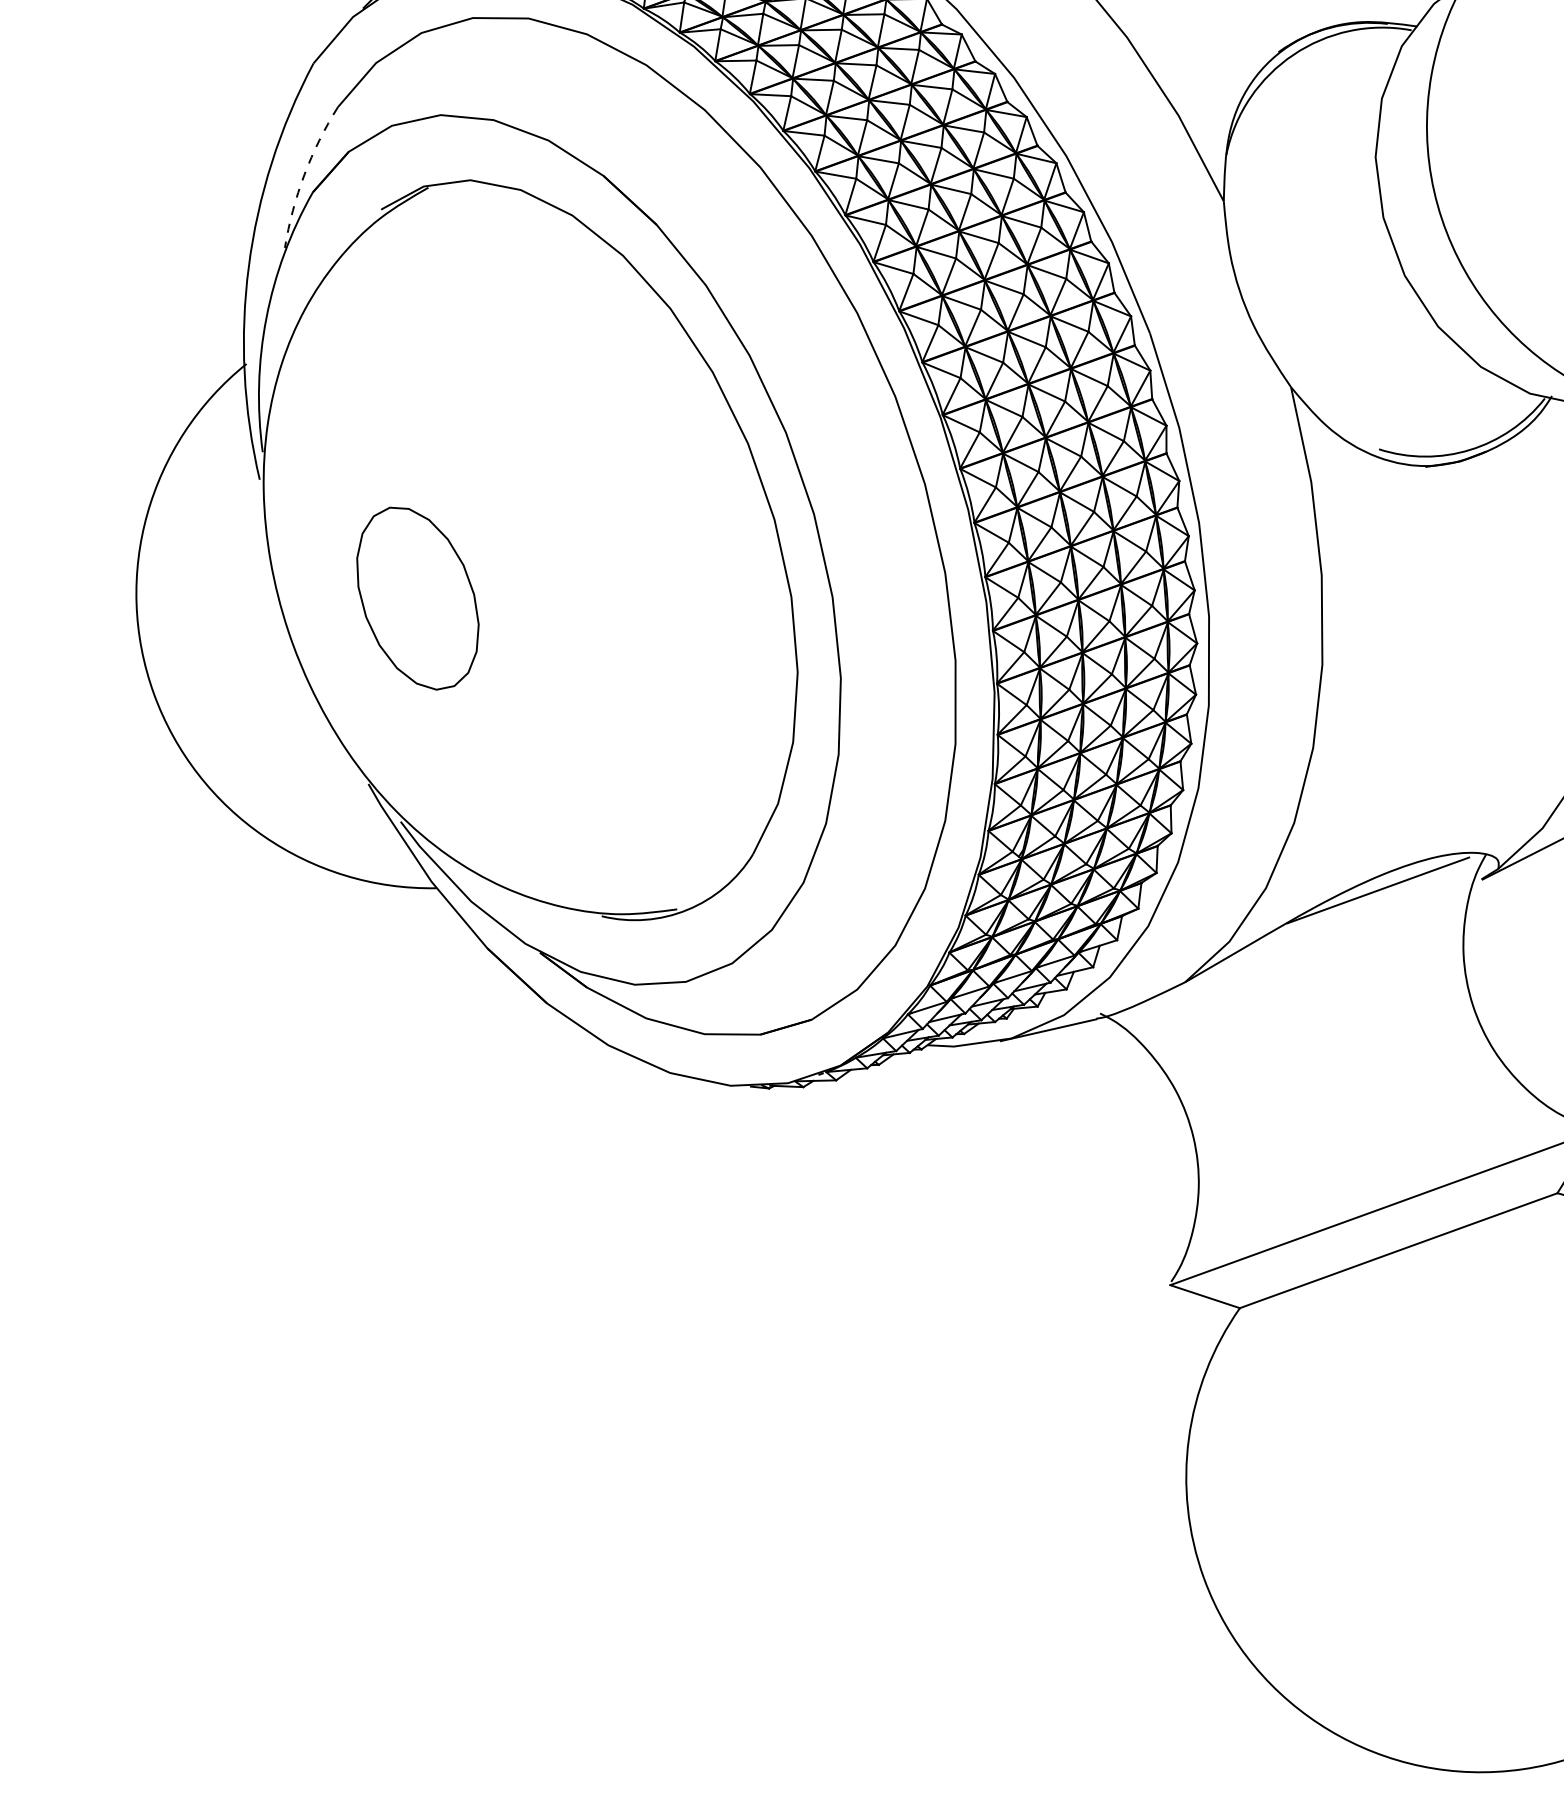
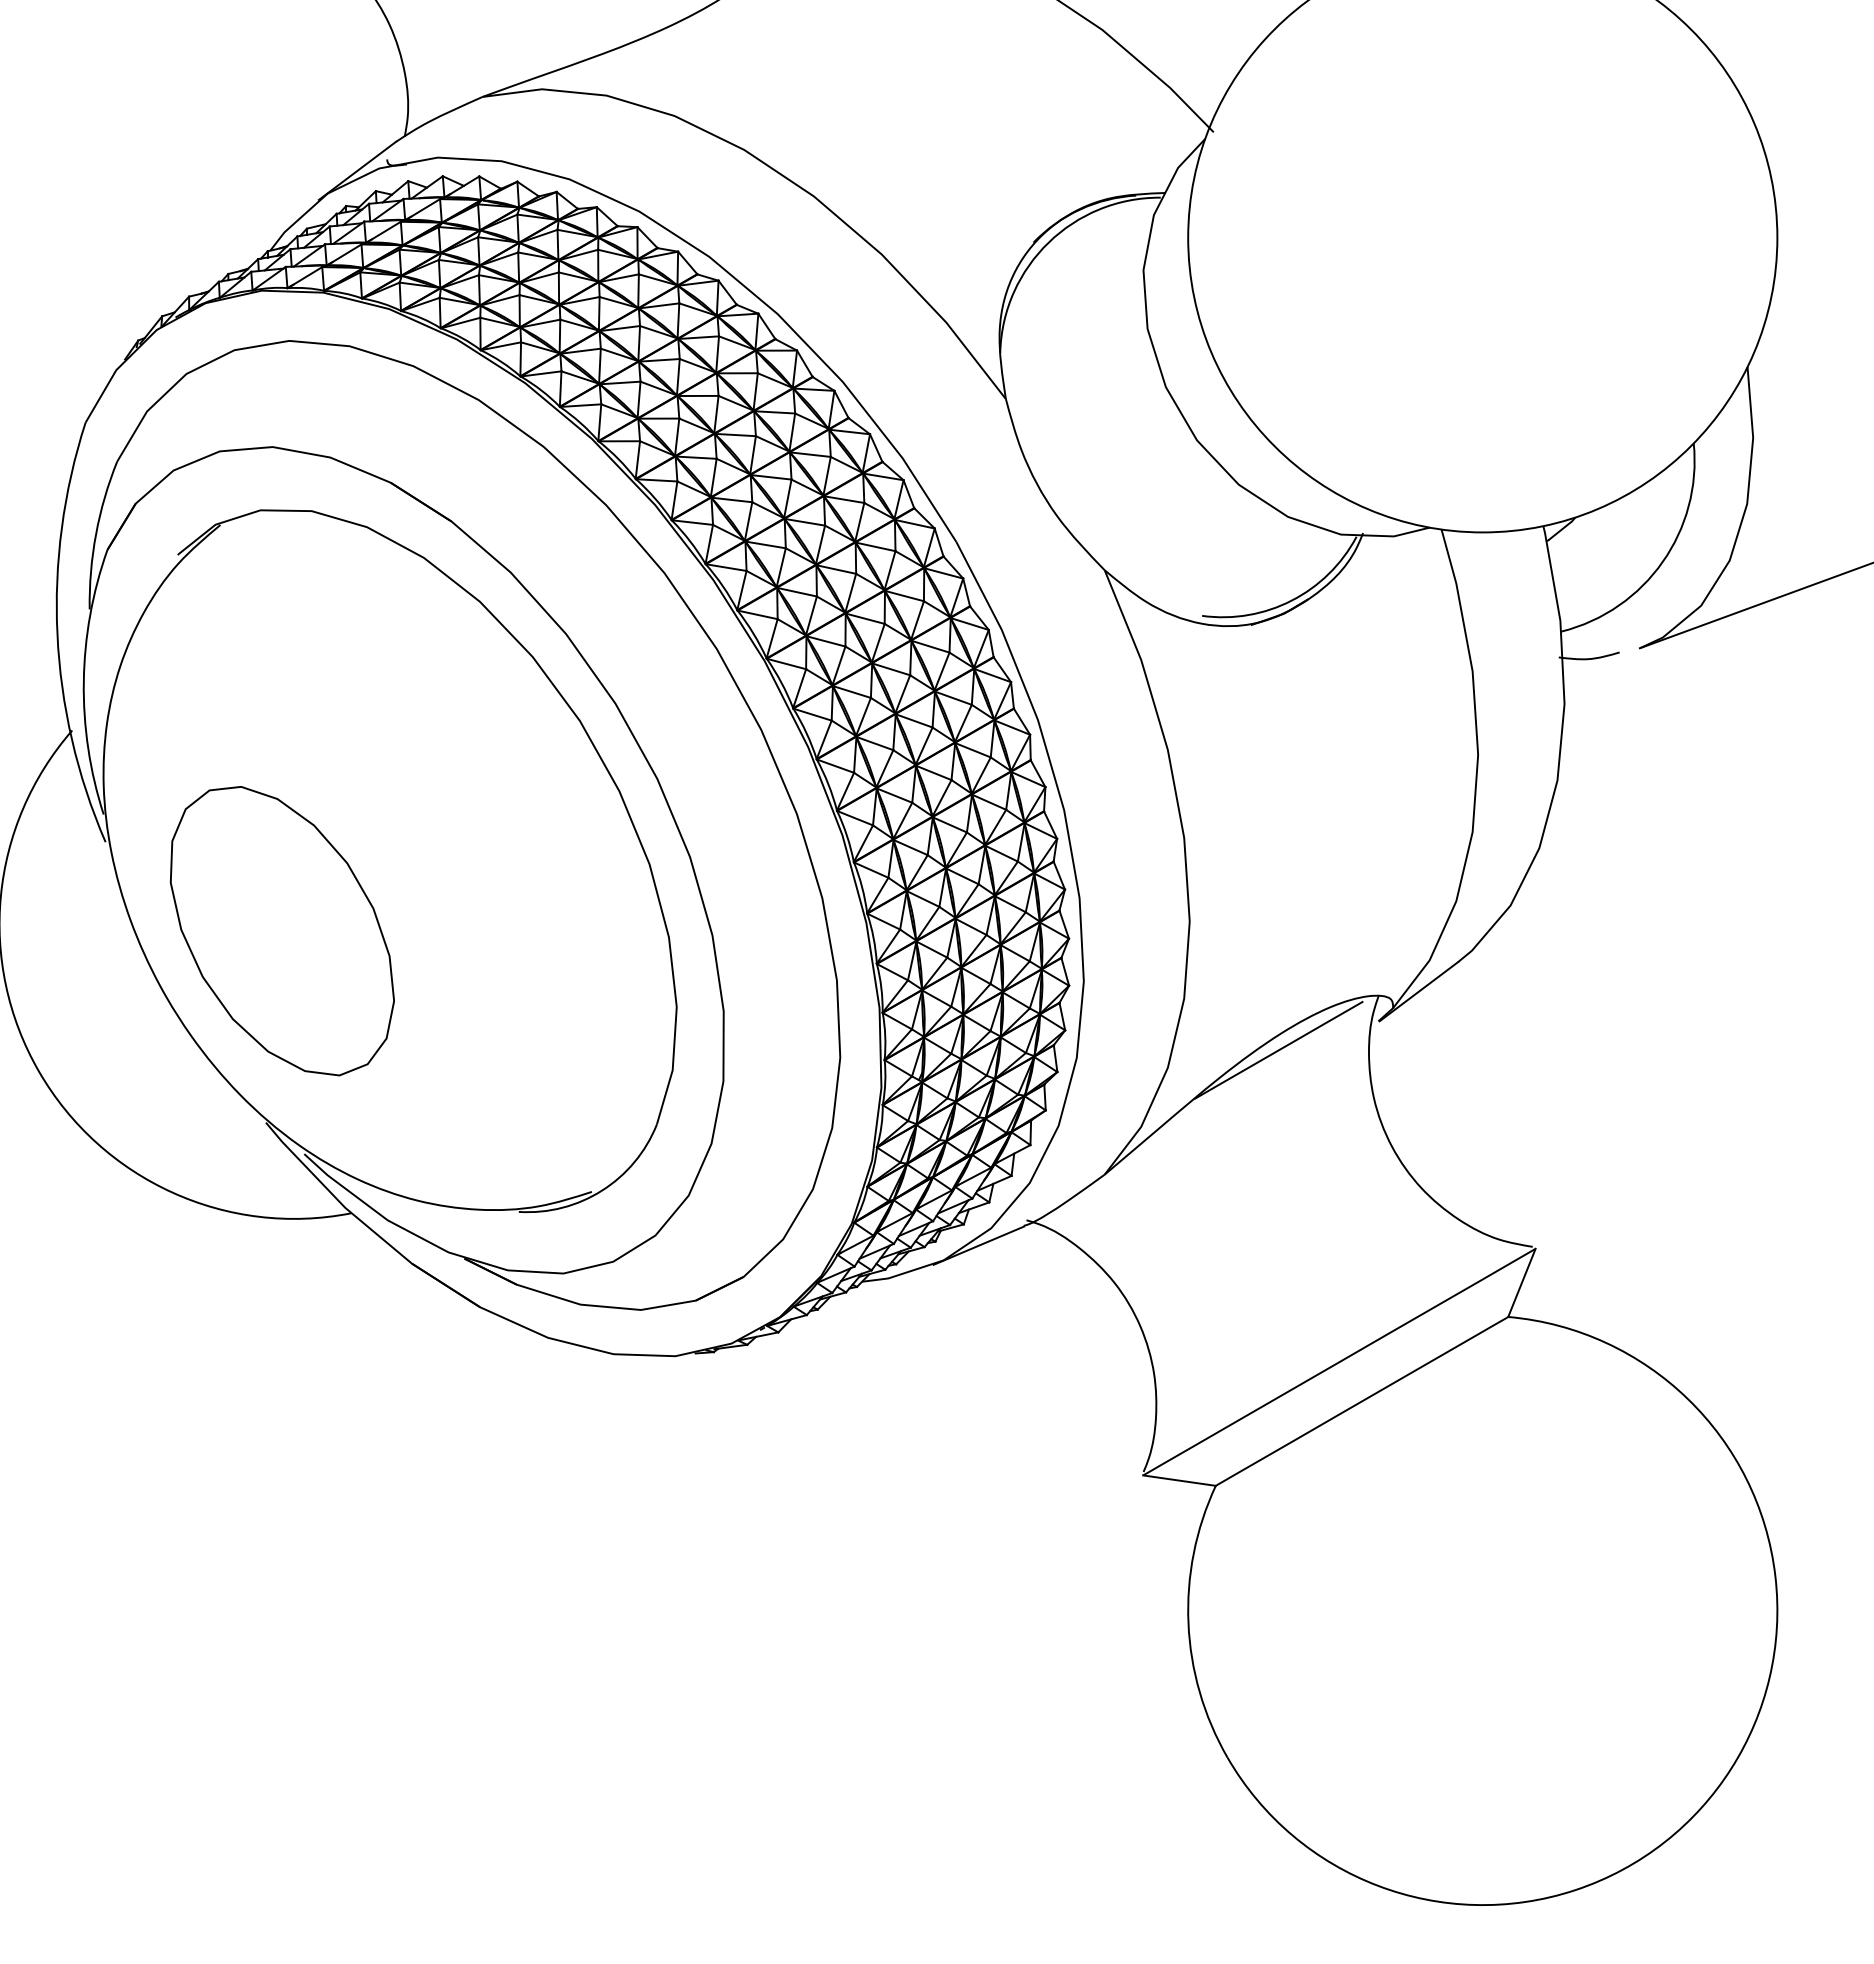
arc: (304, 175) -> (96, 534), dashed -> solid
part: (417, 598) -> (281, 931), size x1.67

